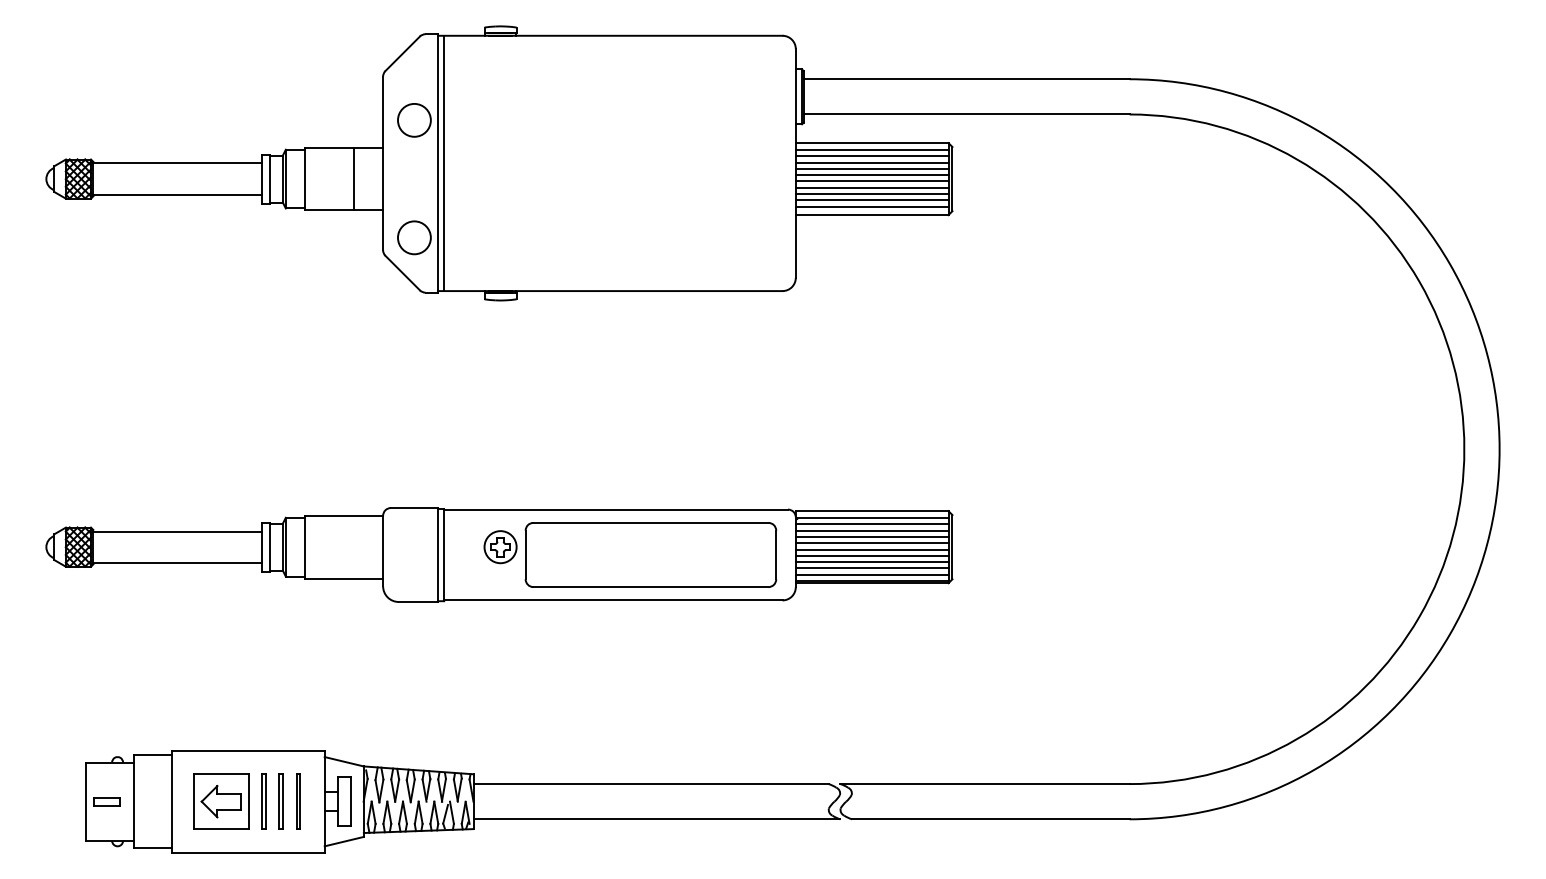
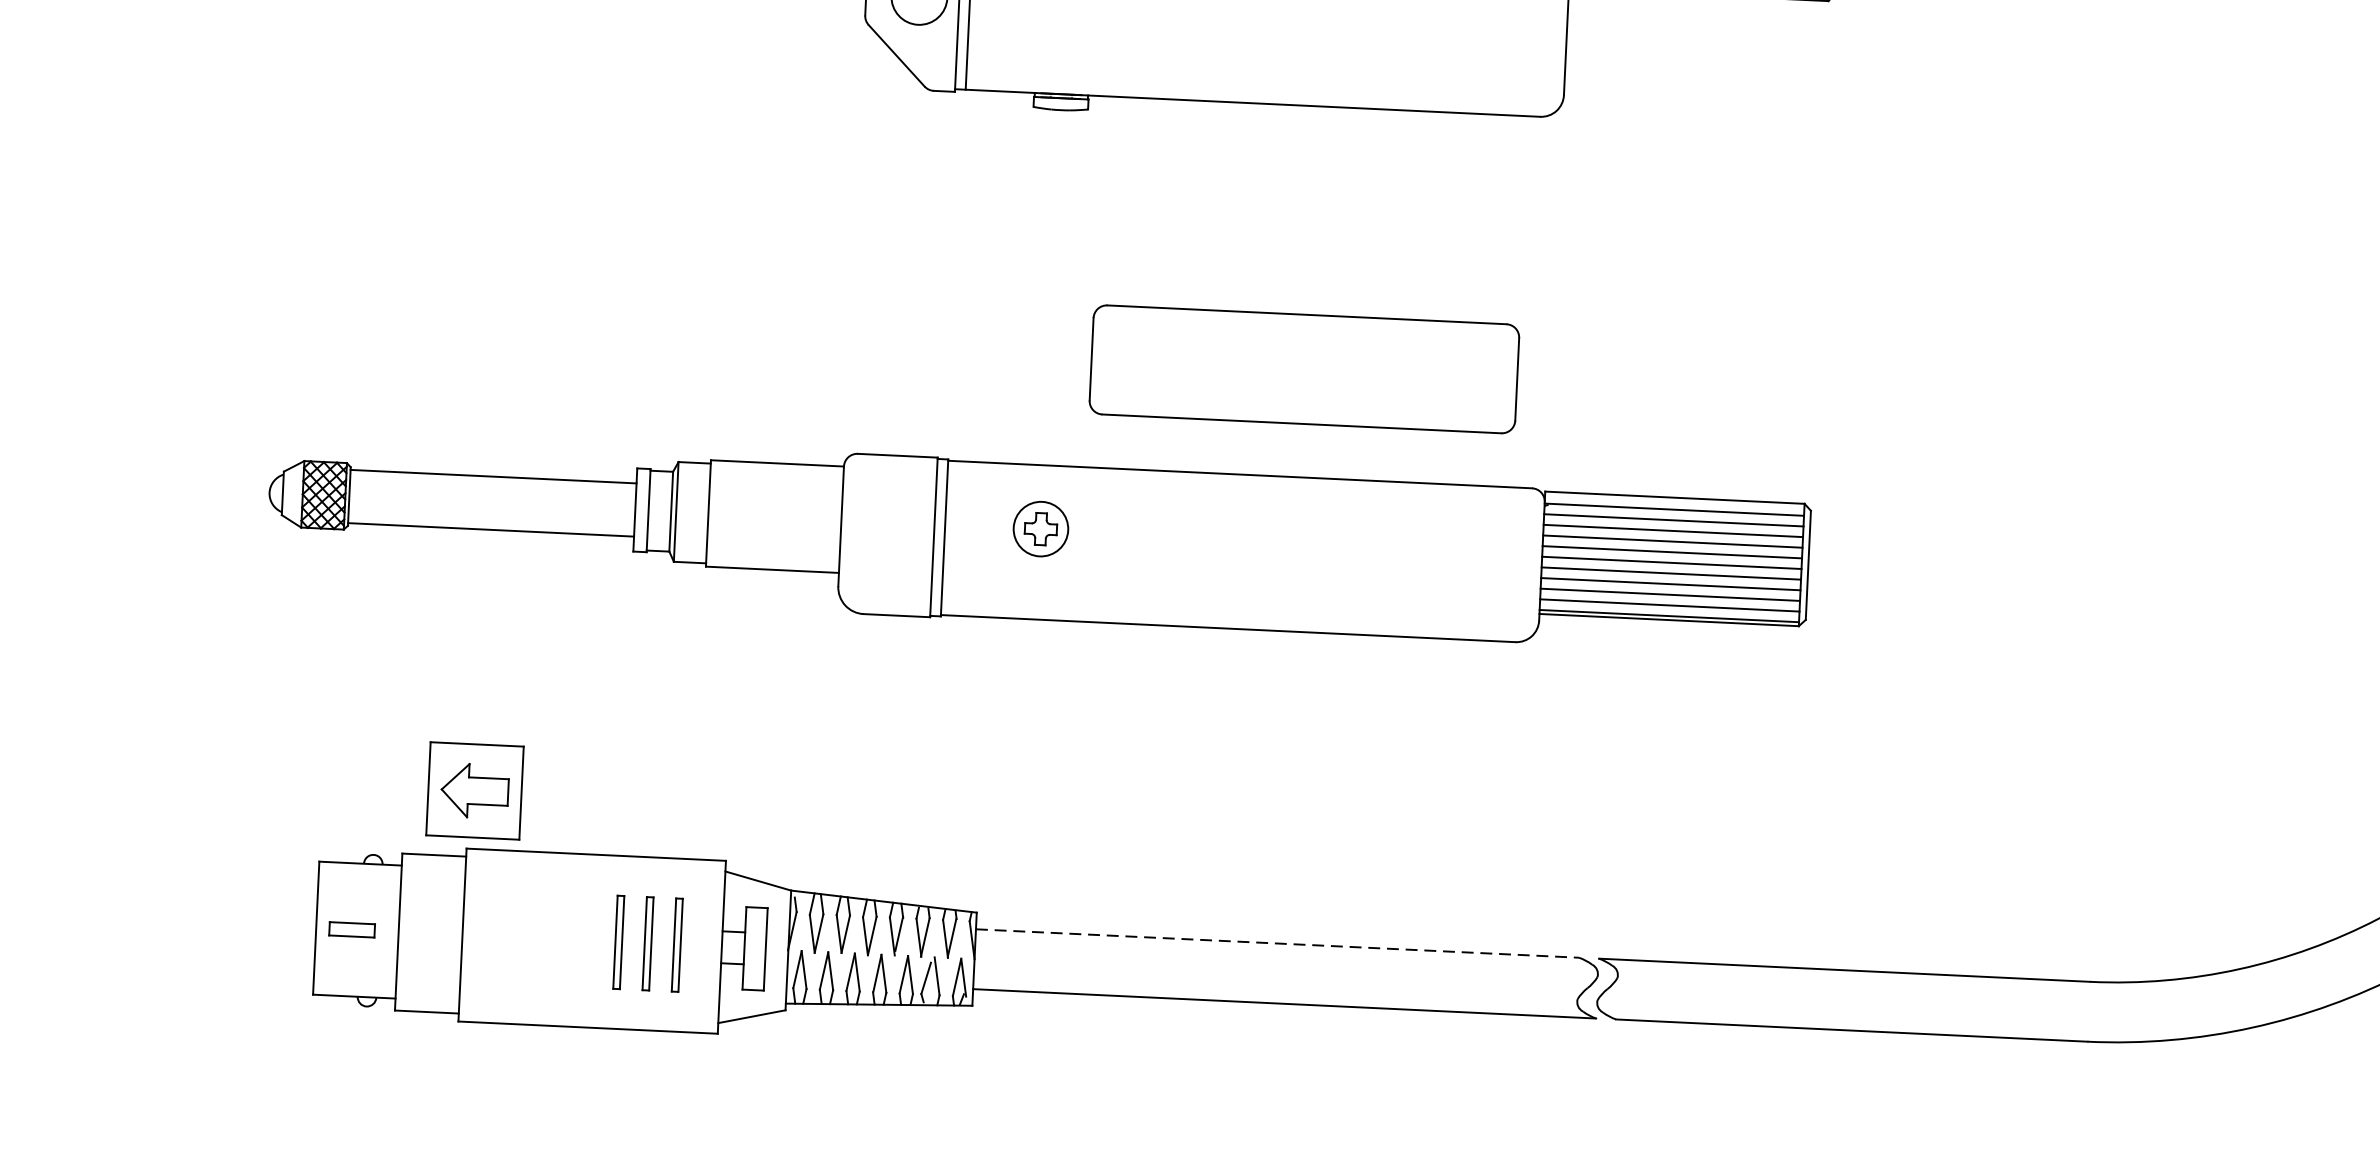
part: (650, 554) -> (1303, 368), moved
line: (651, 784) -> (1278, 944), solid -> dashed
part: (221, 801) -> (475, 790), moved

